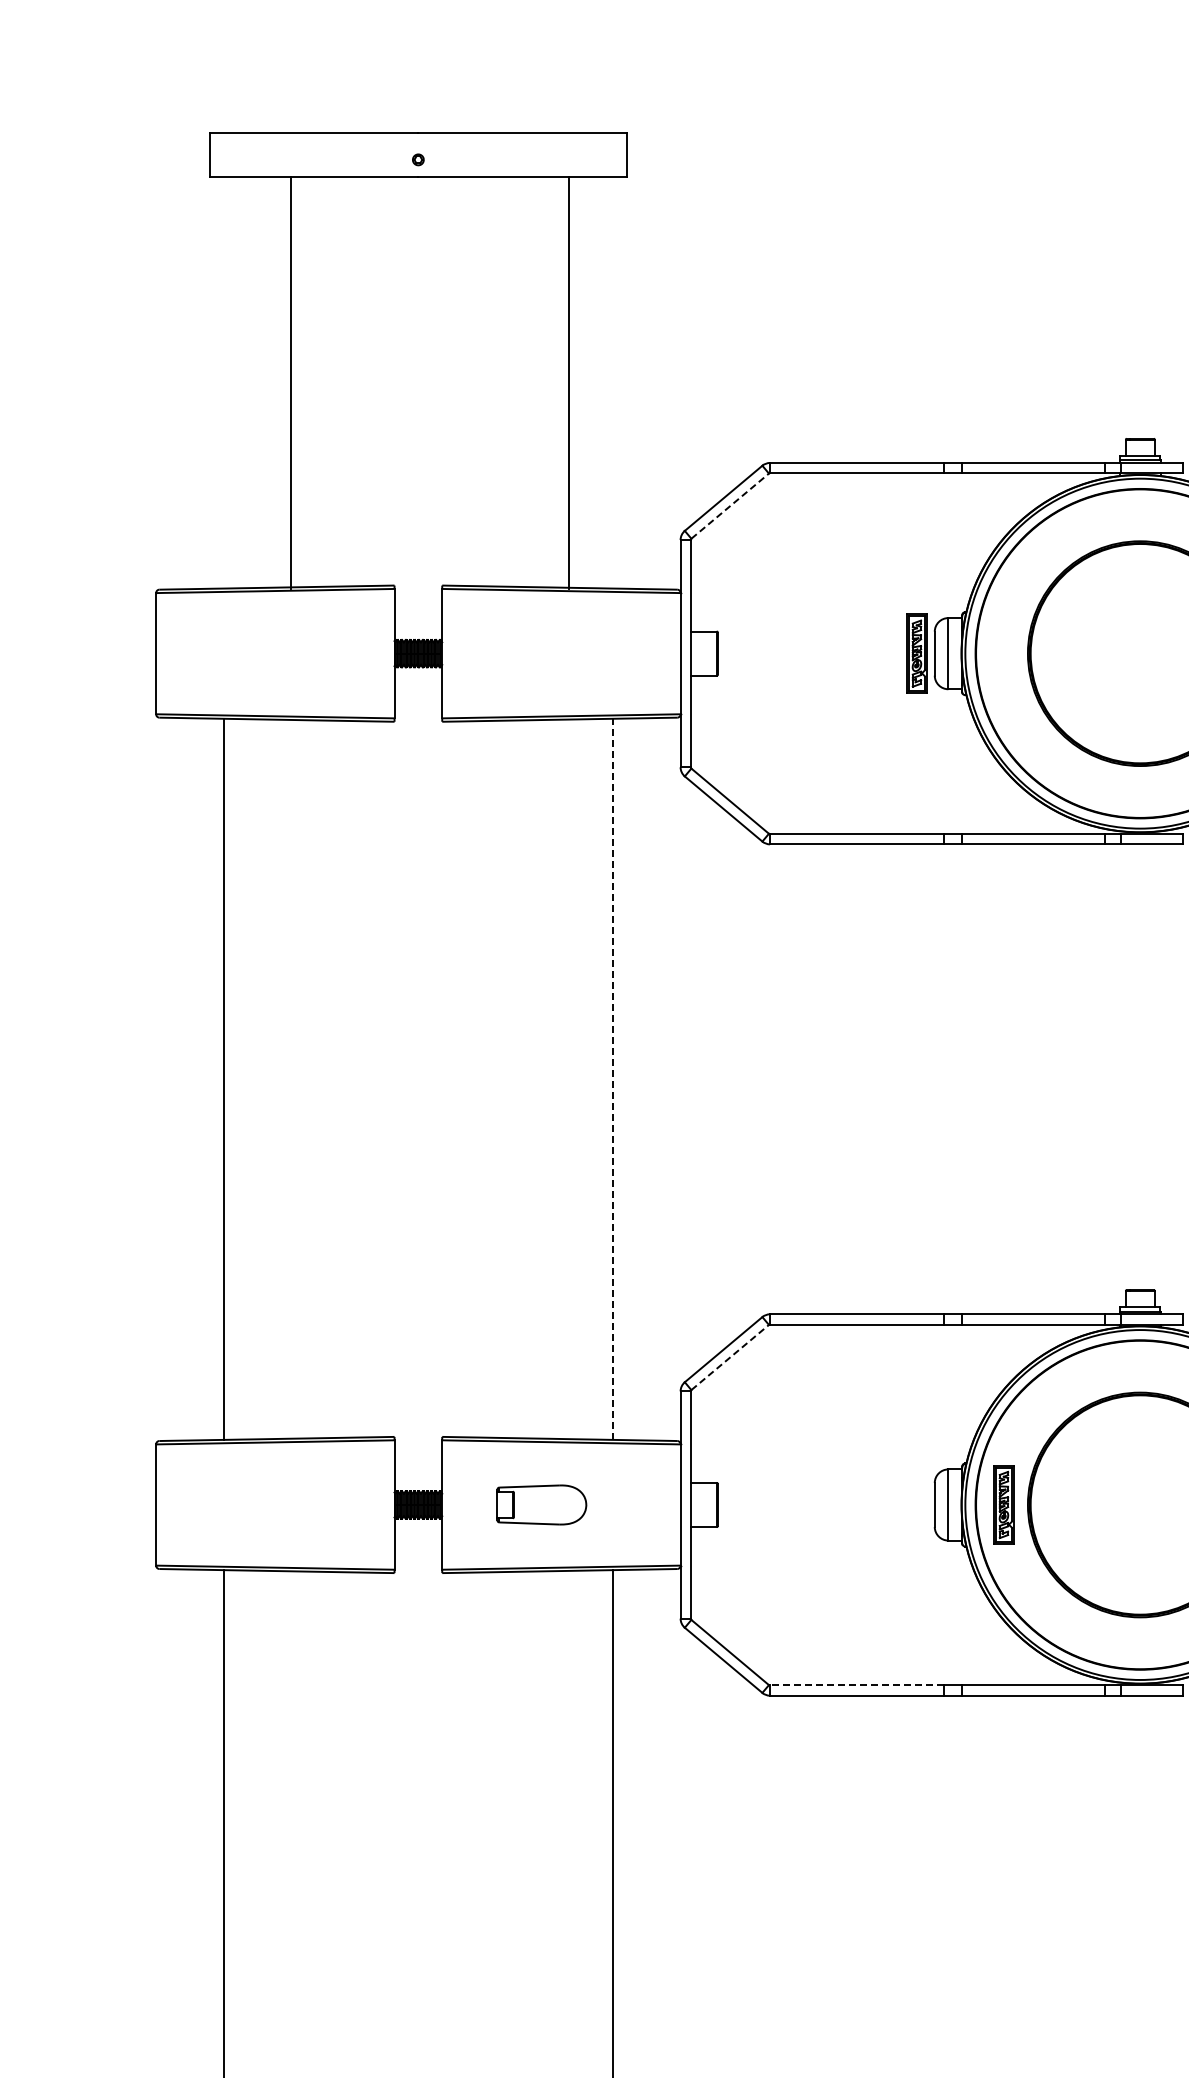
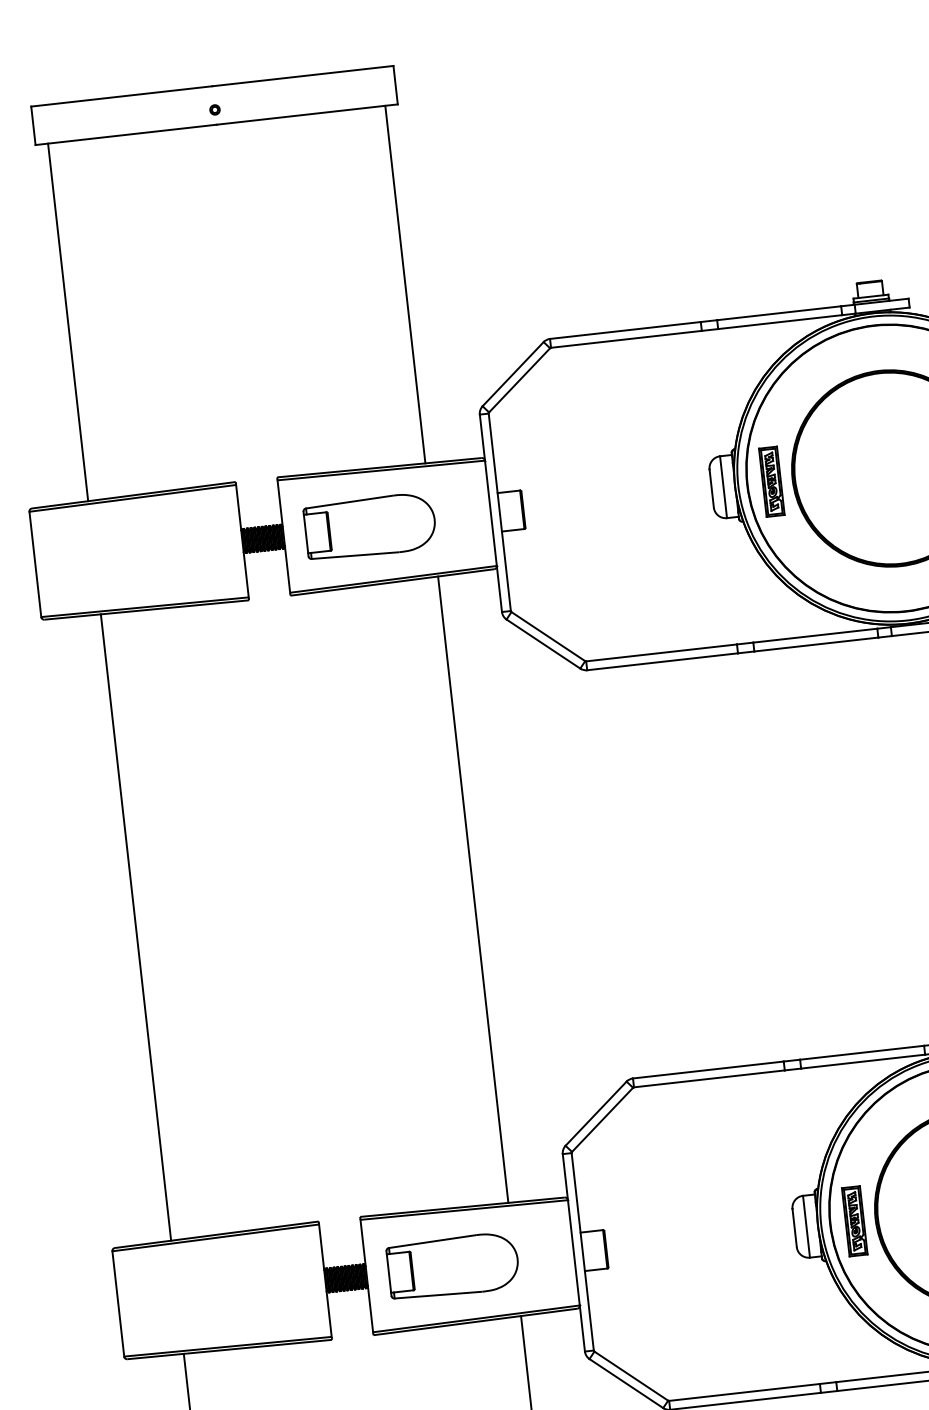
line: (291, 382) -> (68, 322), moved
line: (568, 382) -> (405, 284), moved
line: (730, 506) -> (519, 380), dashed -> solid
part: (541, 653) -> (370, 526), added
part: (916, 653) -> (771, 481), moved
line: (612, 1079) -> (473, 889), dashed -> solid
line: (730, 1357) -> (602, 1119), dashed -> solid
part: (541, 1504) -> (452, 1265), size x1.67
line: (856, 1685) -> (744, 1392), dashed -> solid

